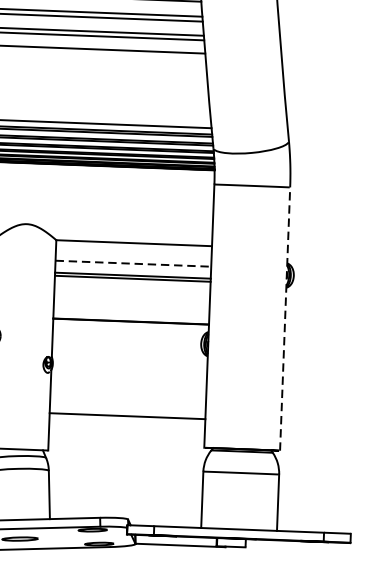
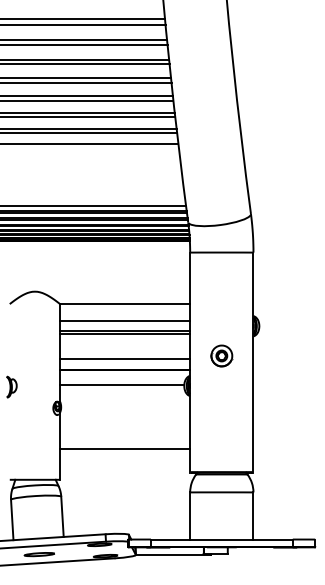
line: (133, 264) -> (125, 321), dashed -> solid
line: (132, 308) -> (125, 358), added
part: (247, 309) -> (221, 355), added
line: (285, 318) -> (253, 362), dashed -> solid
line: (127, 340) -> (122, 385), added

